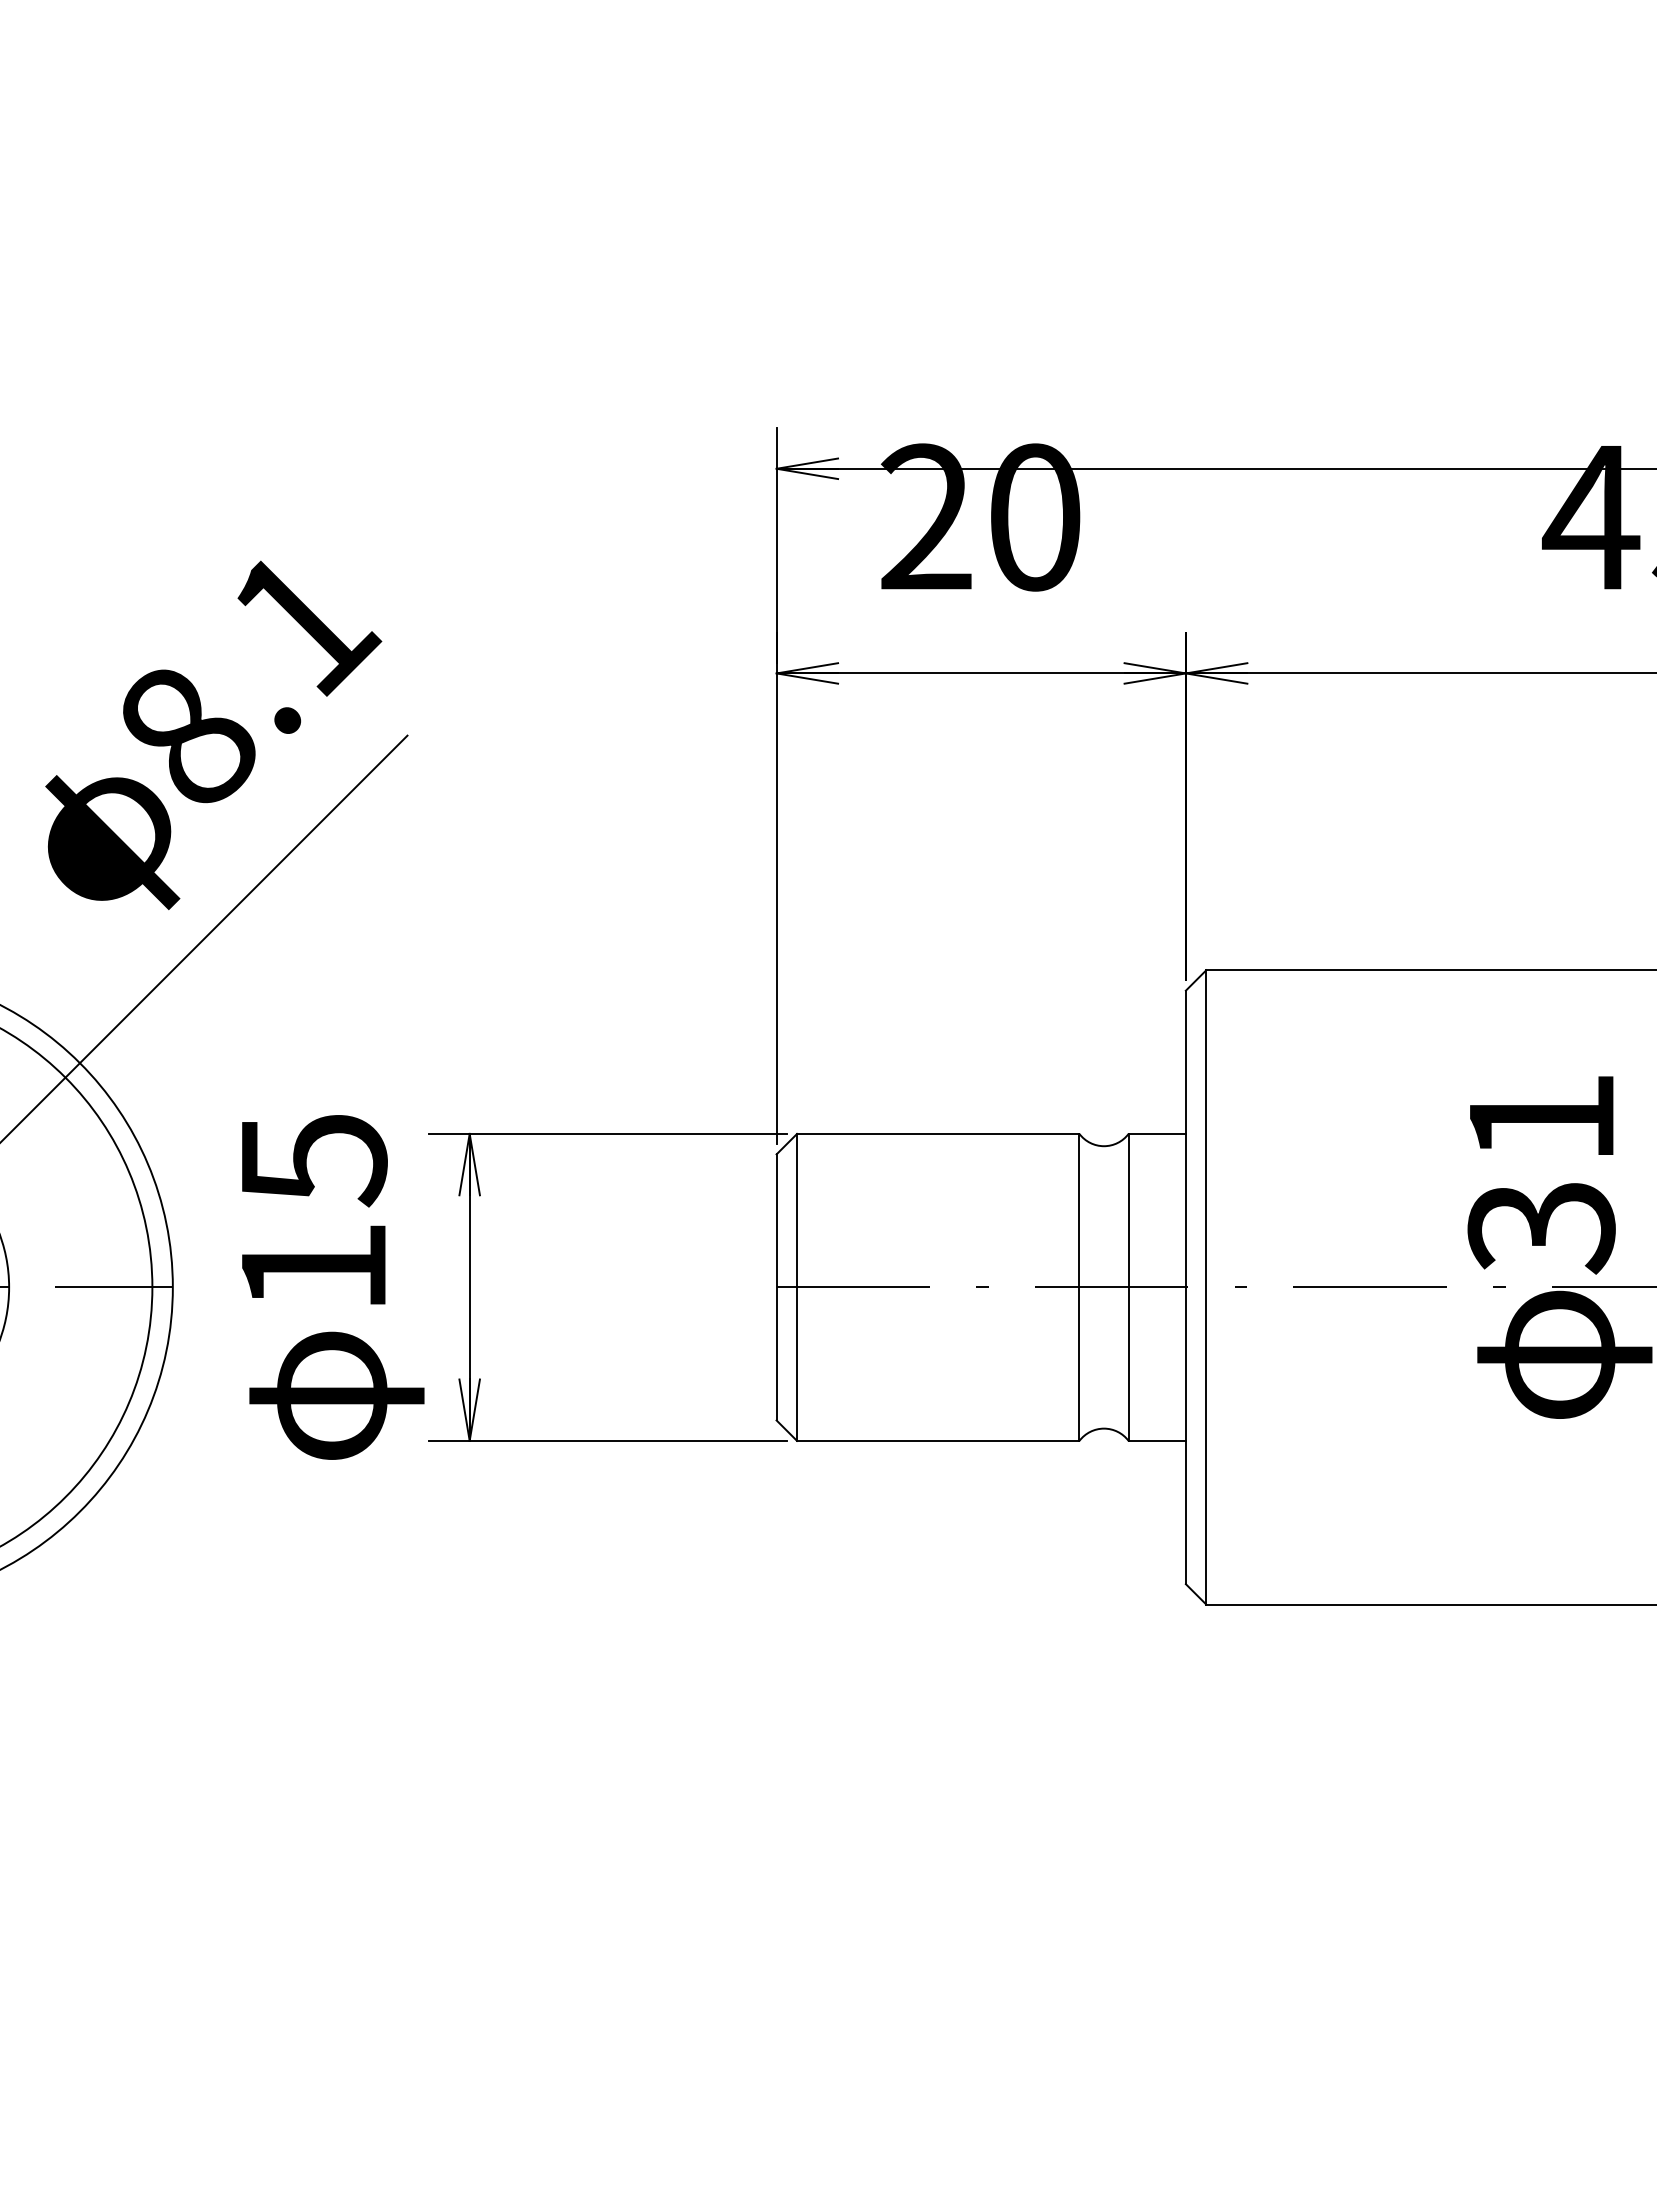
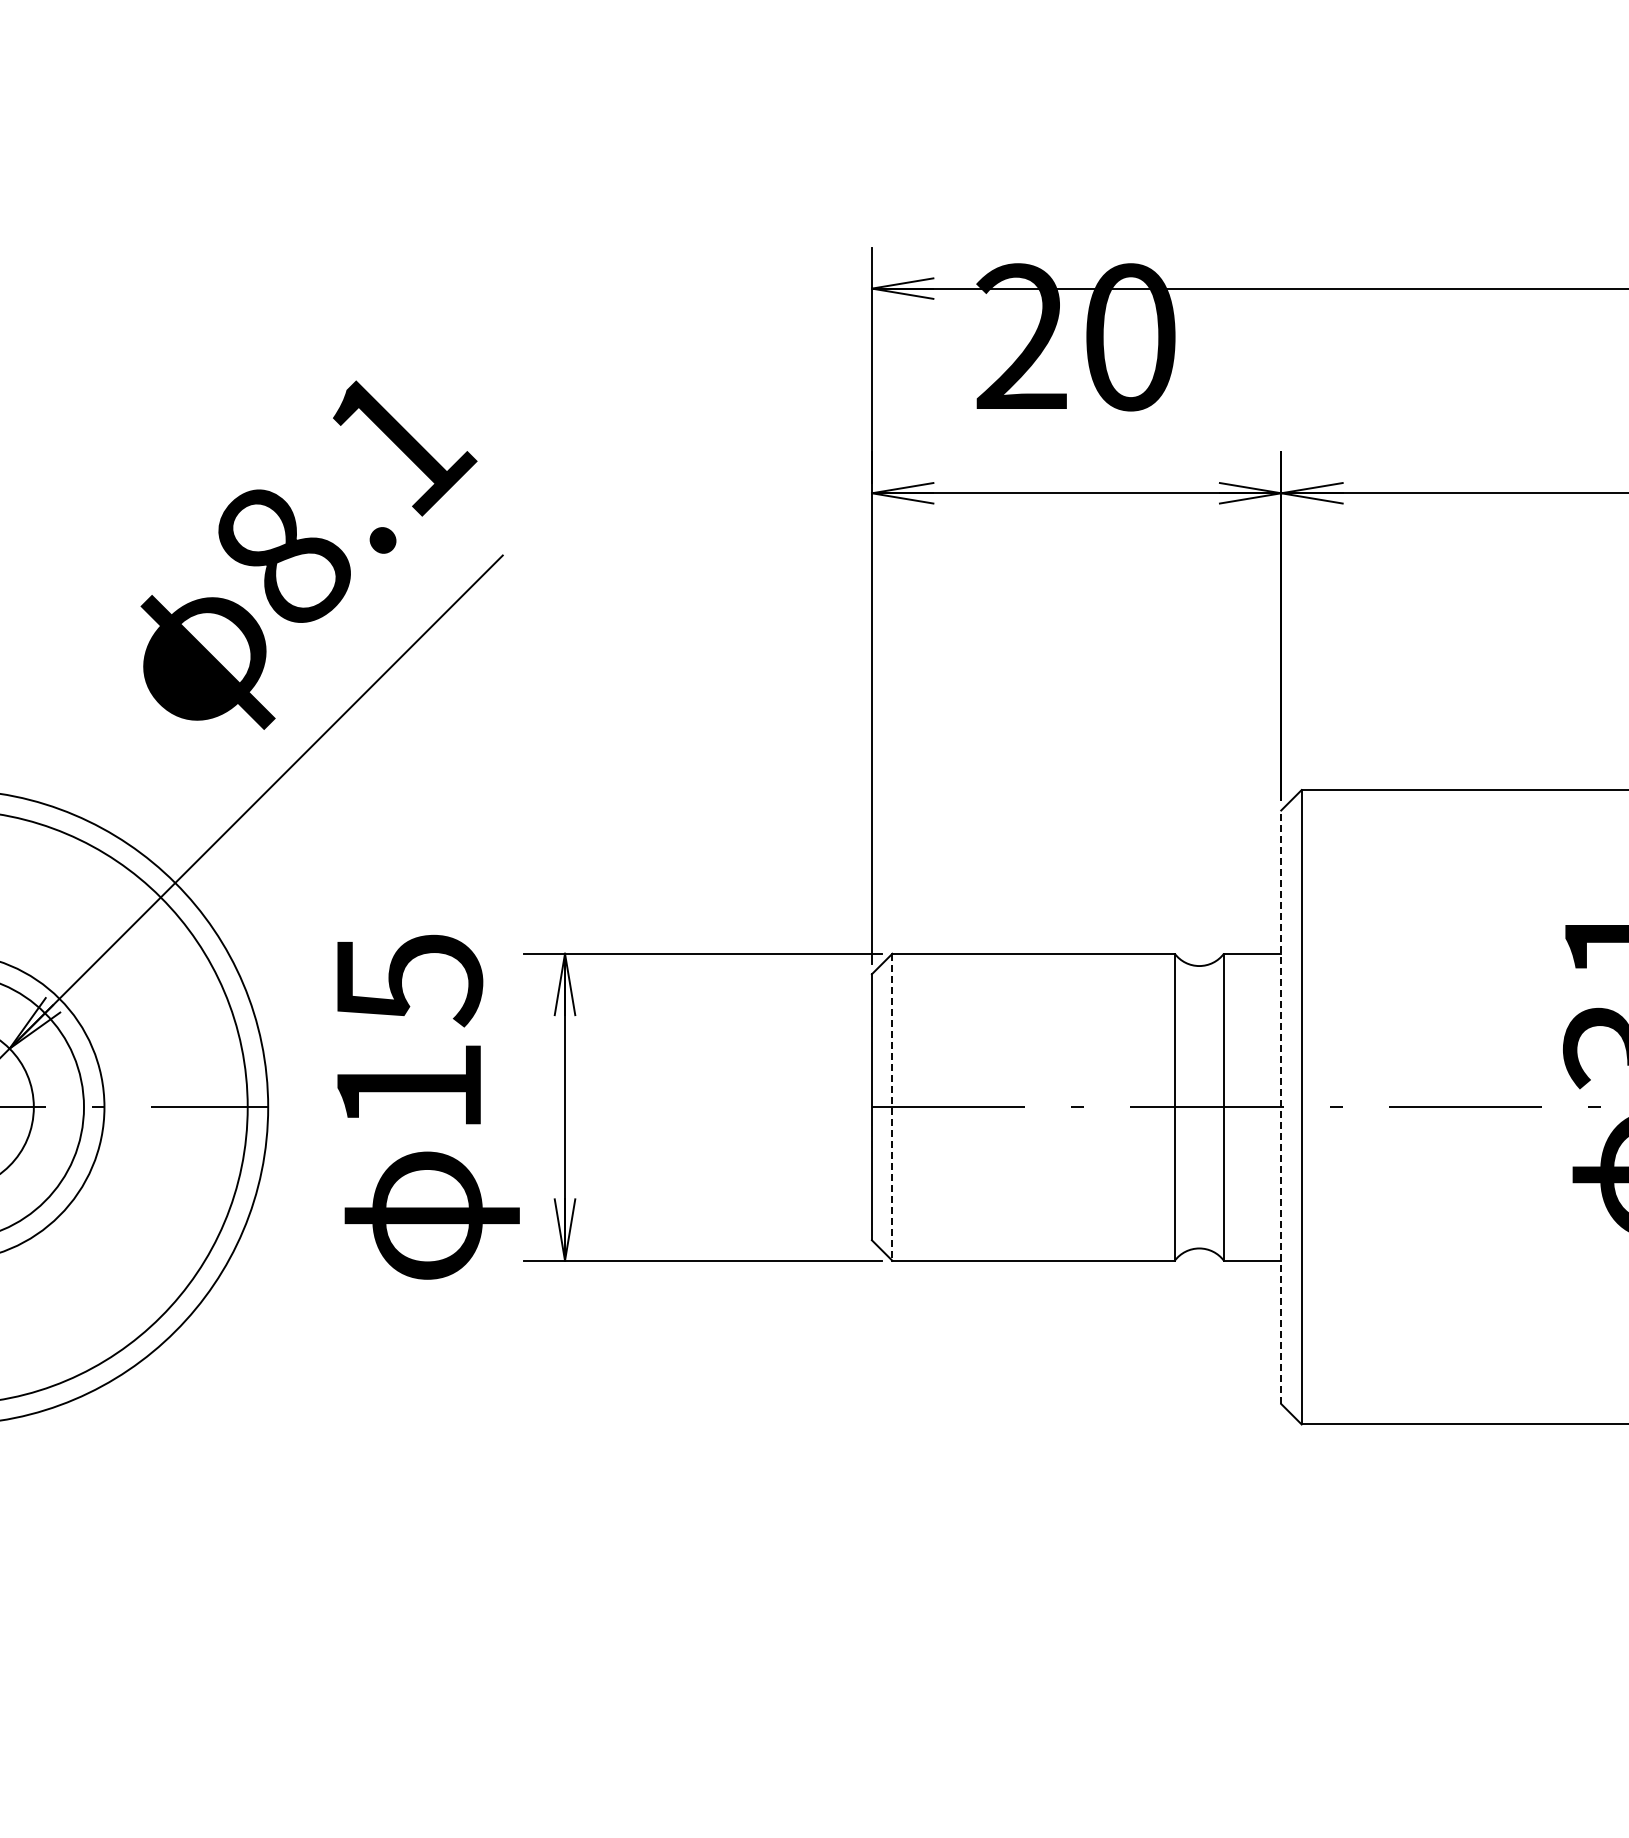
line: (797, 1287) -> (892, 1107), solid -> dashed
line: (1185, 1287) -> (1280, 1107), solid -> dashed

